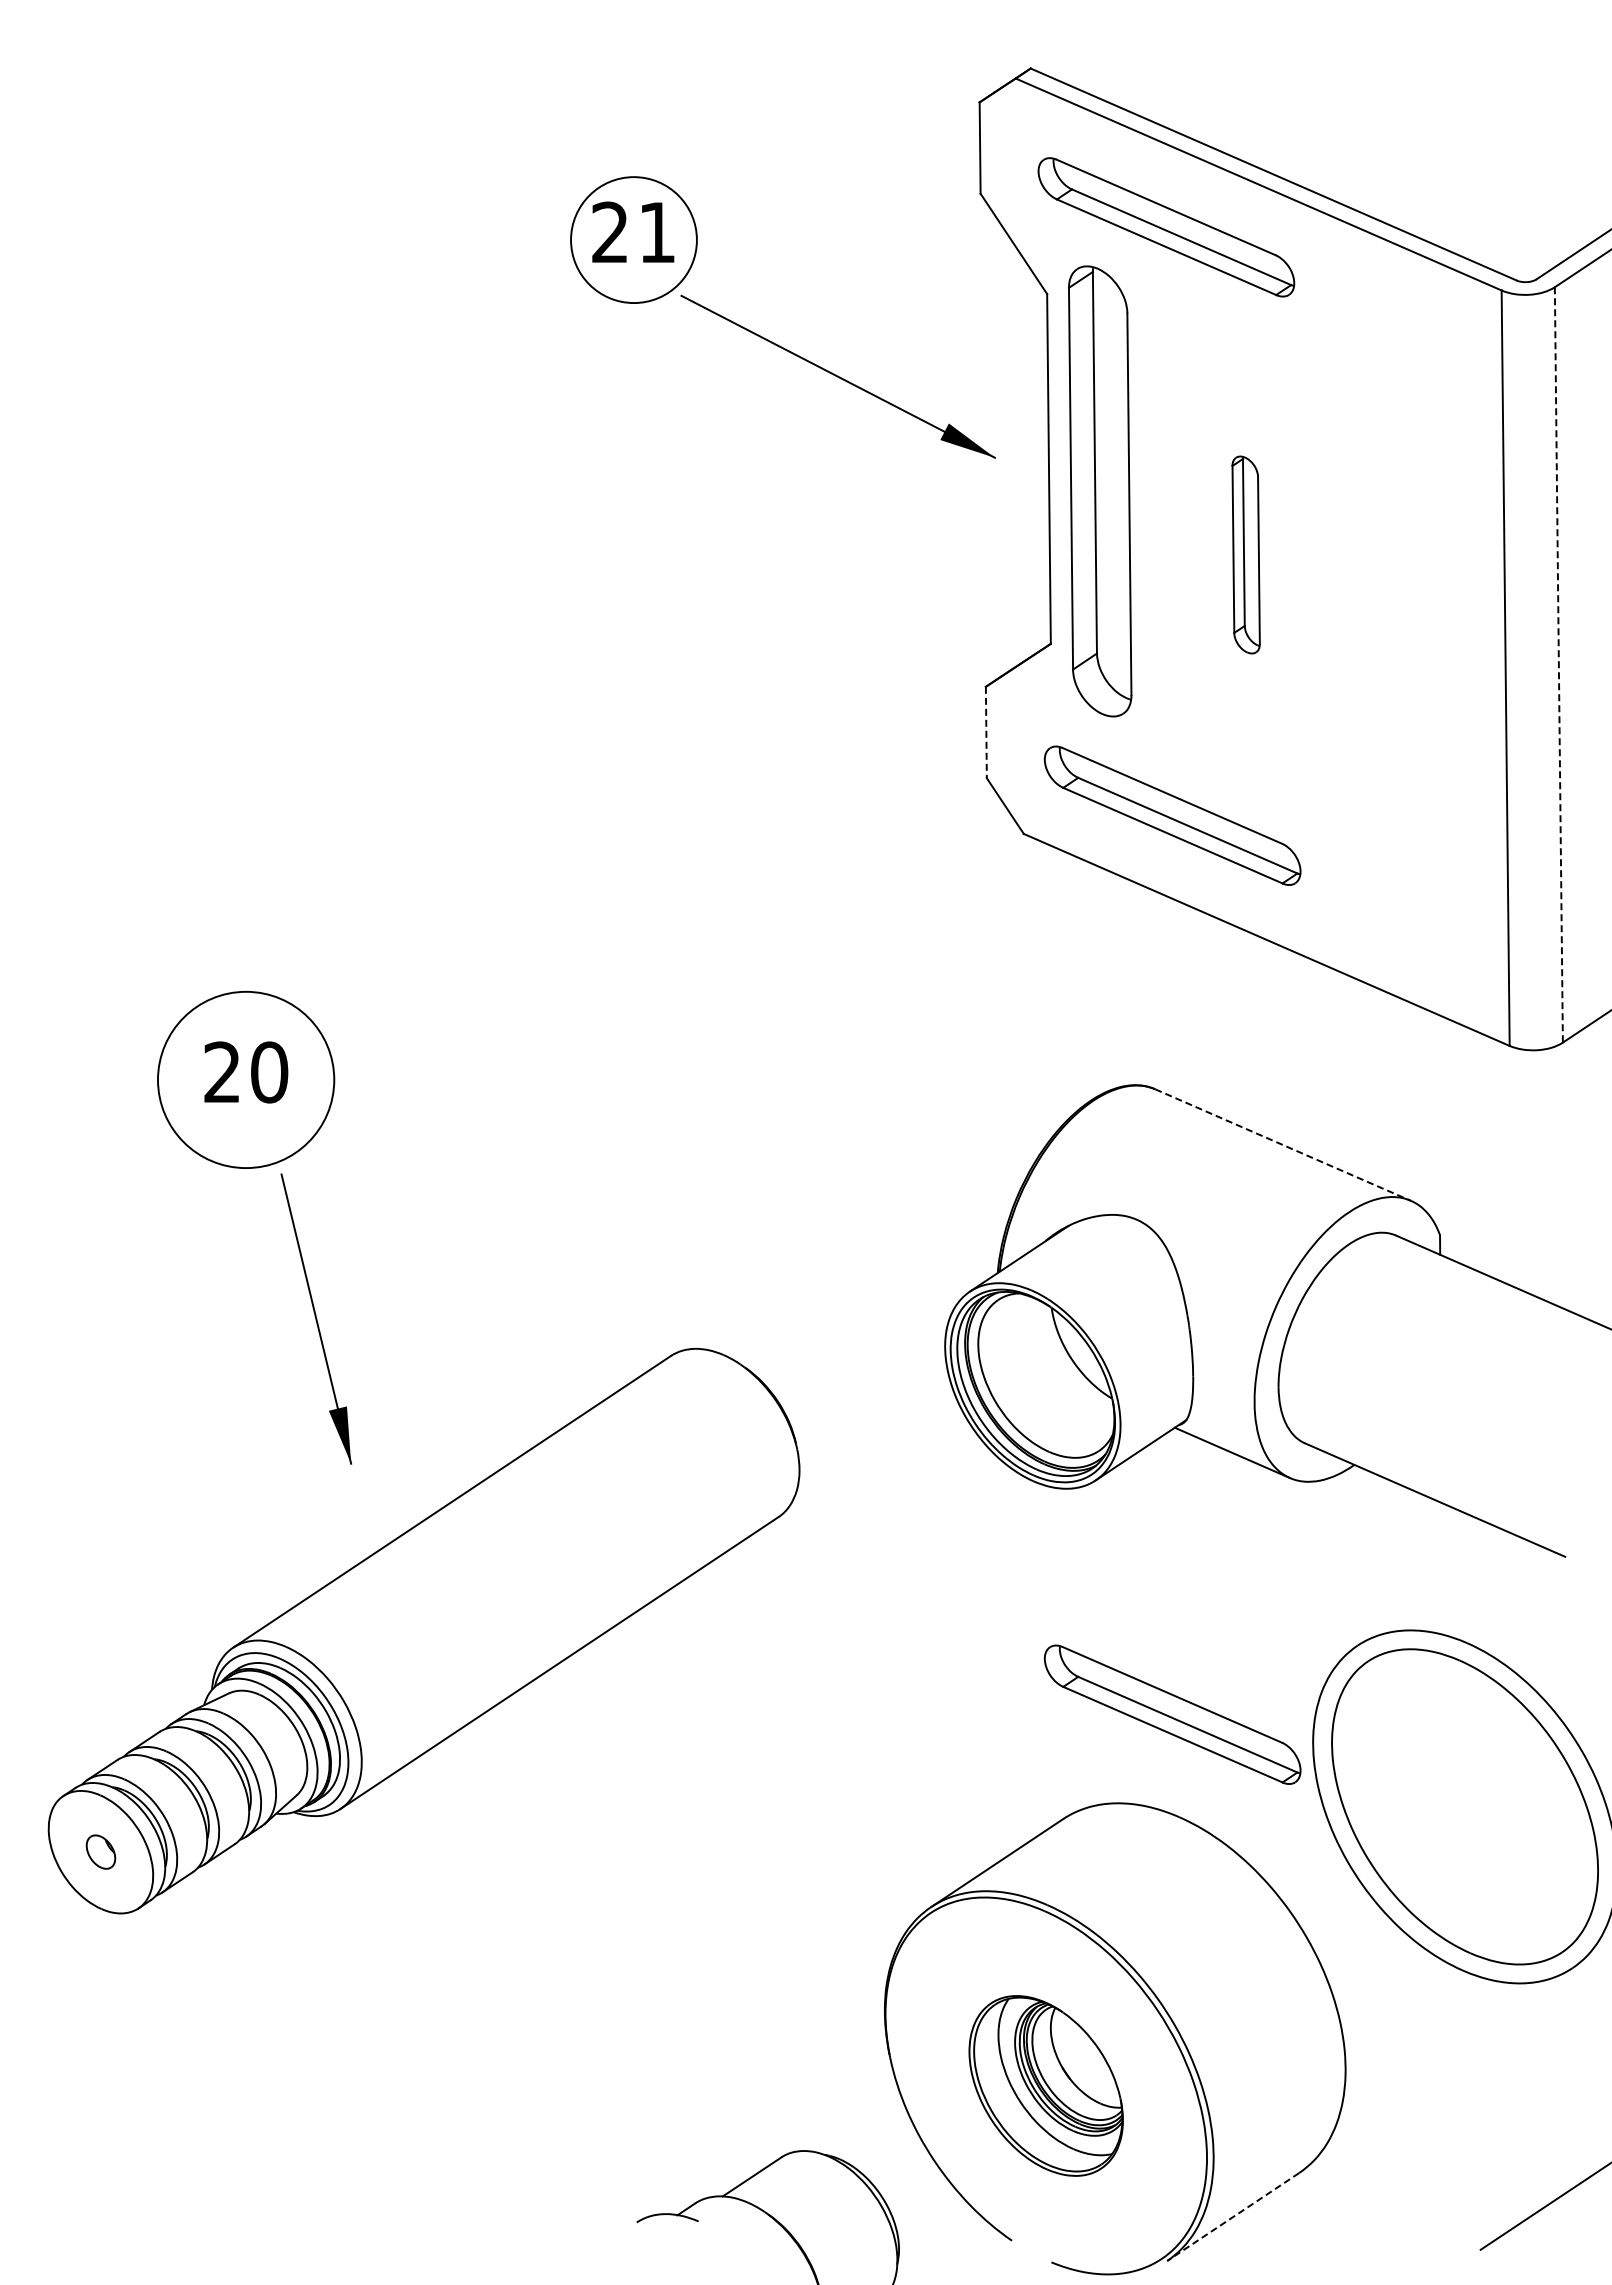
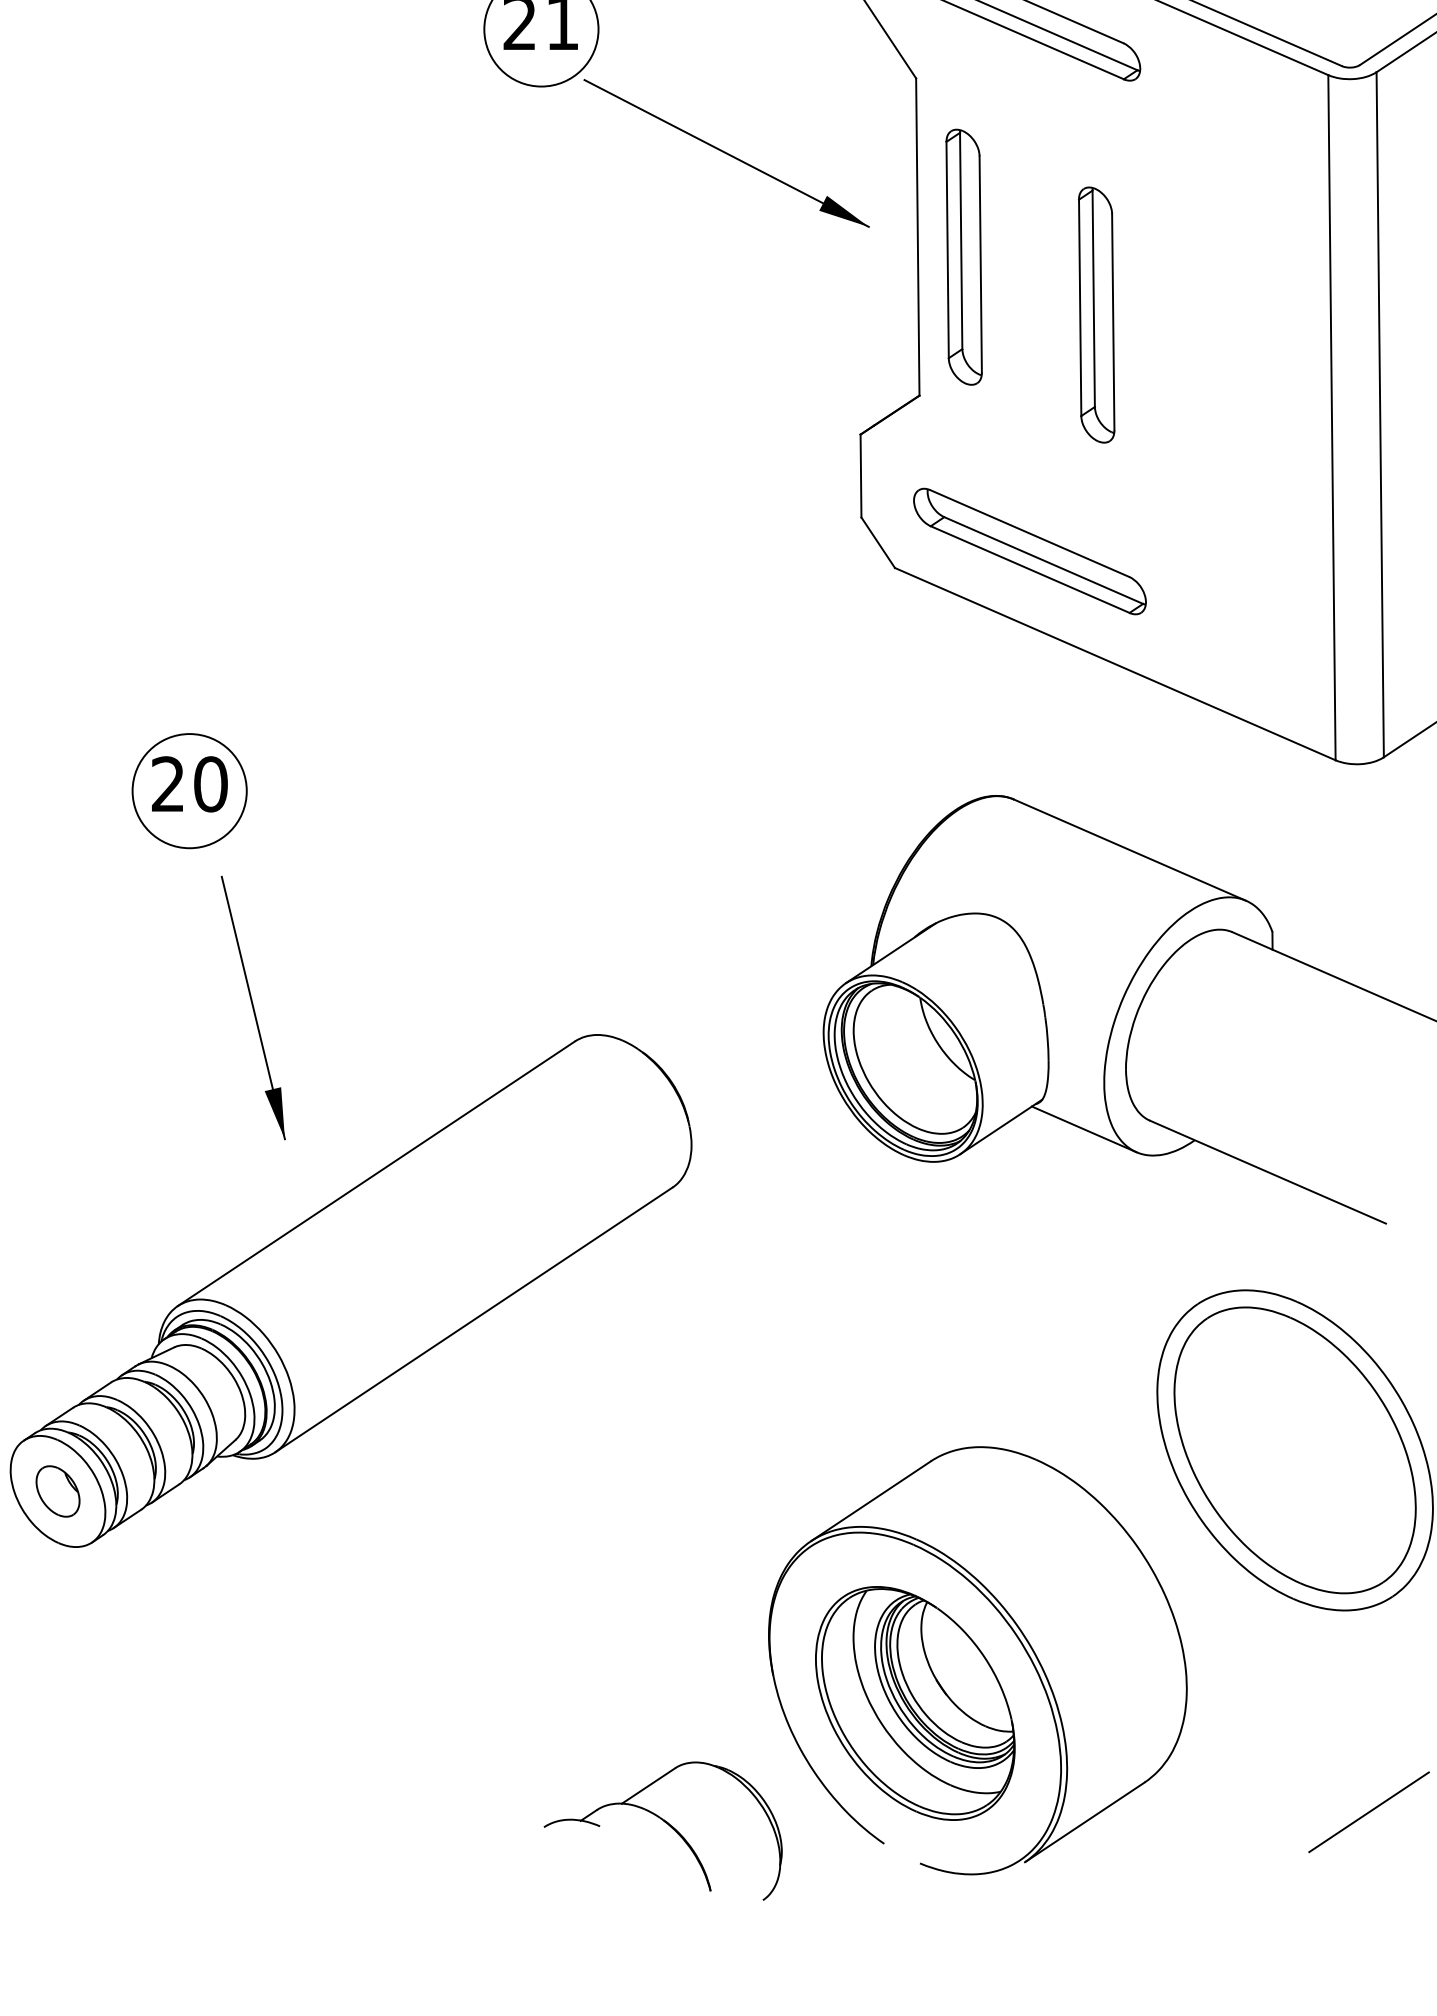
part: (1099, 490) -> (963, 256), size x0.62
part: (1245, 554) -> (1096, 314), size x1.43
line: (1558, 664) -> (1379, 414), dashed -> solid
line: (986, 732) -> (861, 476), dashed -> solid
circle: (246, 1079) -> (190, 790), size x0.71
line: (1283, 1145) -> (1130, 850), dashed -> solid
part: (1172, 1714) -> (1029, 1366), removed
part: (100, 1851) -> (57, 1490), size x1.67
part: (1045, 2085) -> (914, 1703), size x1.43
line: (1232, 2217) -> (1084, 1822), dashed -> solid

